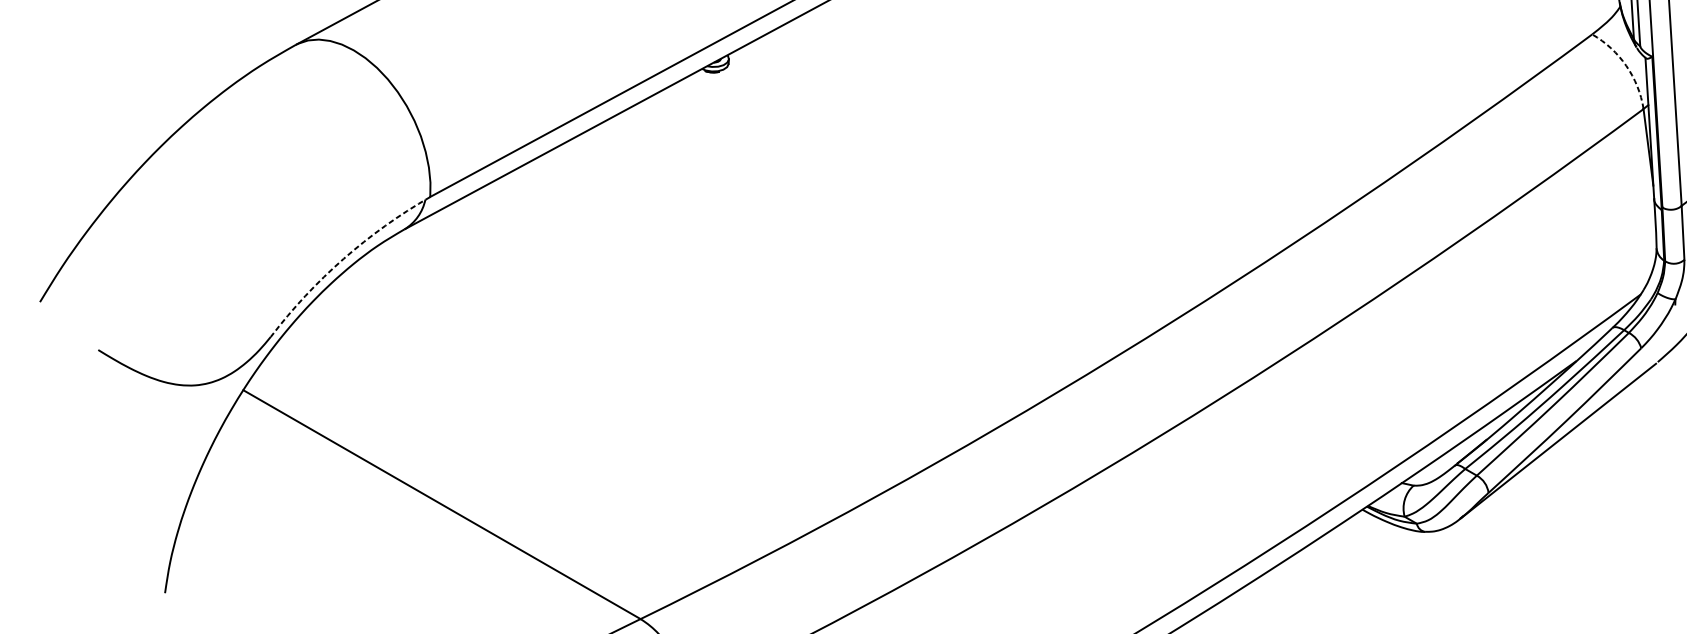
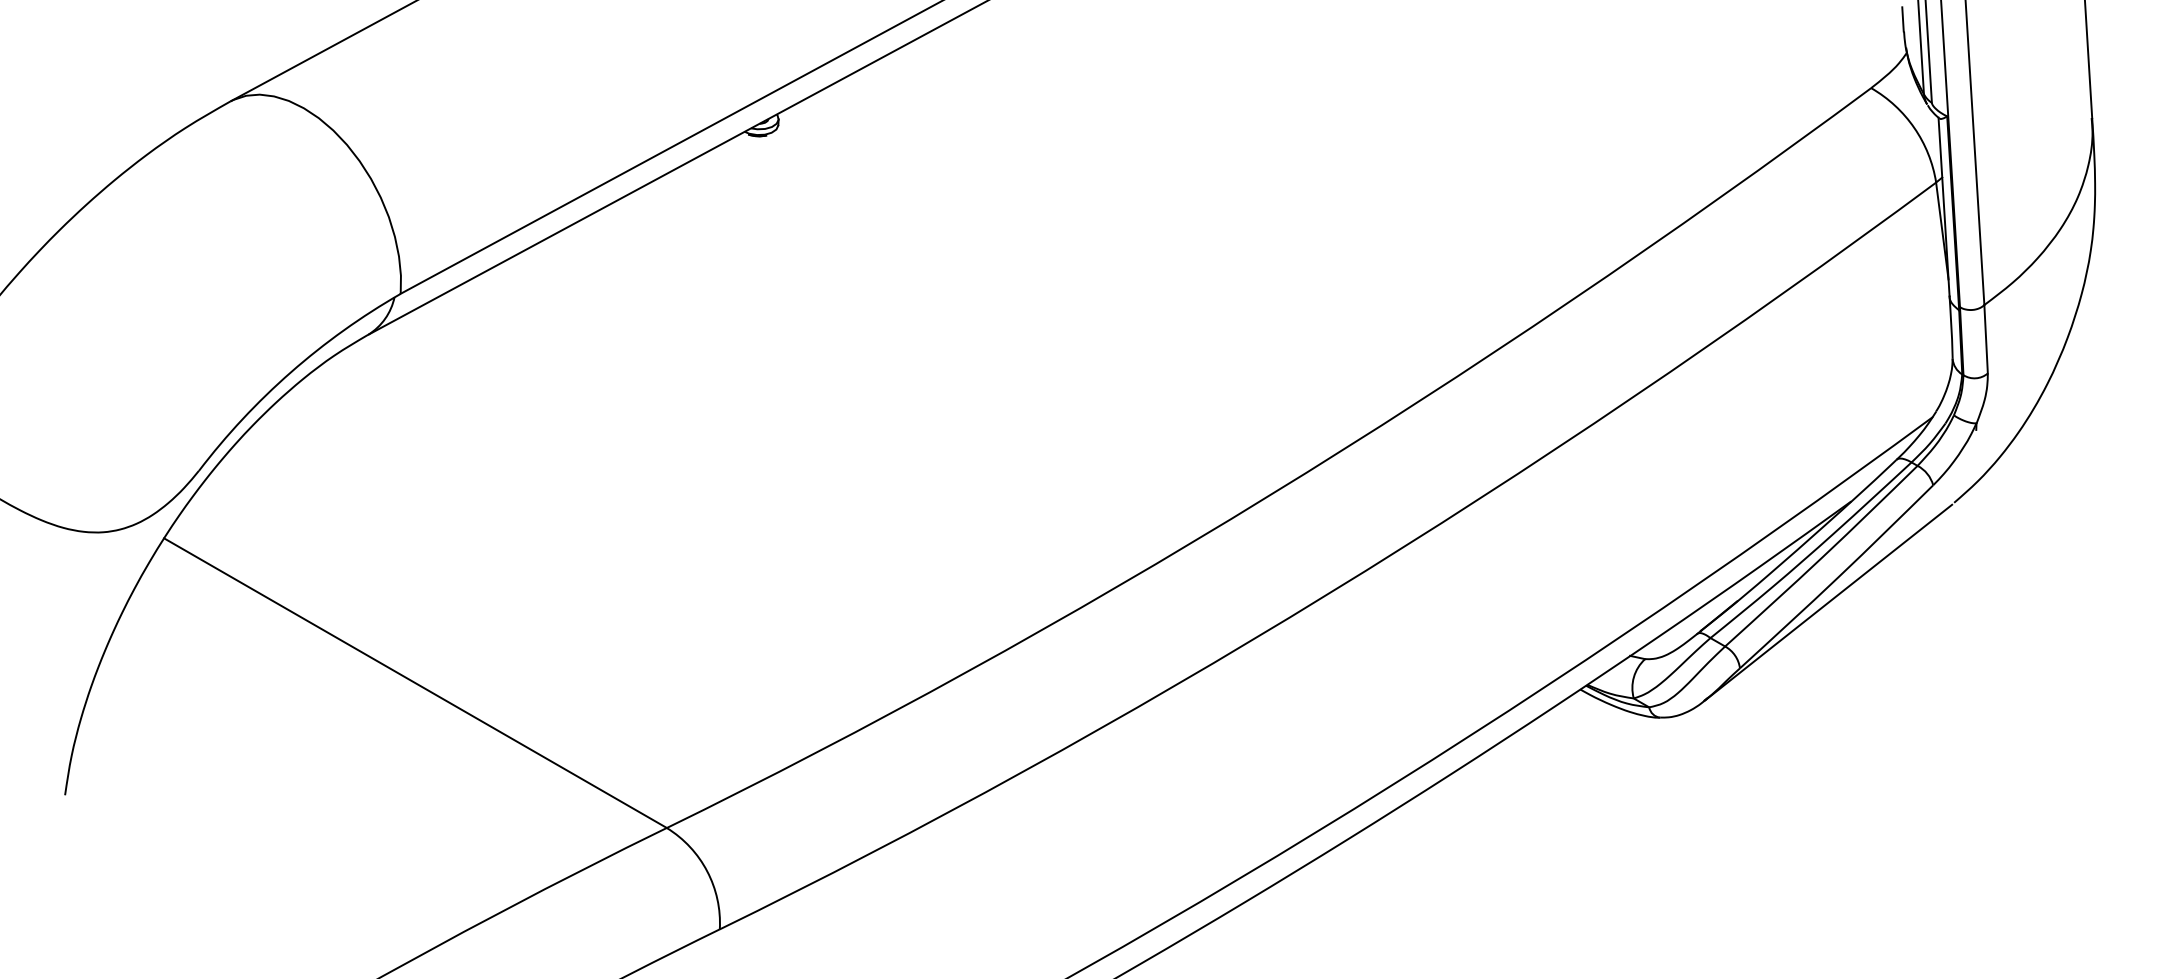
arc: (1626, 65) -> (1914, 127), dashed -> solid
arc: (343, 259) -> (291, 372), dashed -> solid

